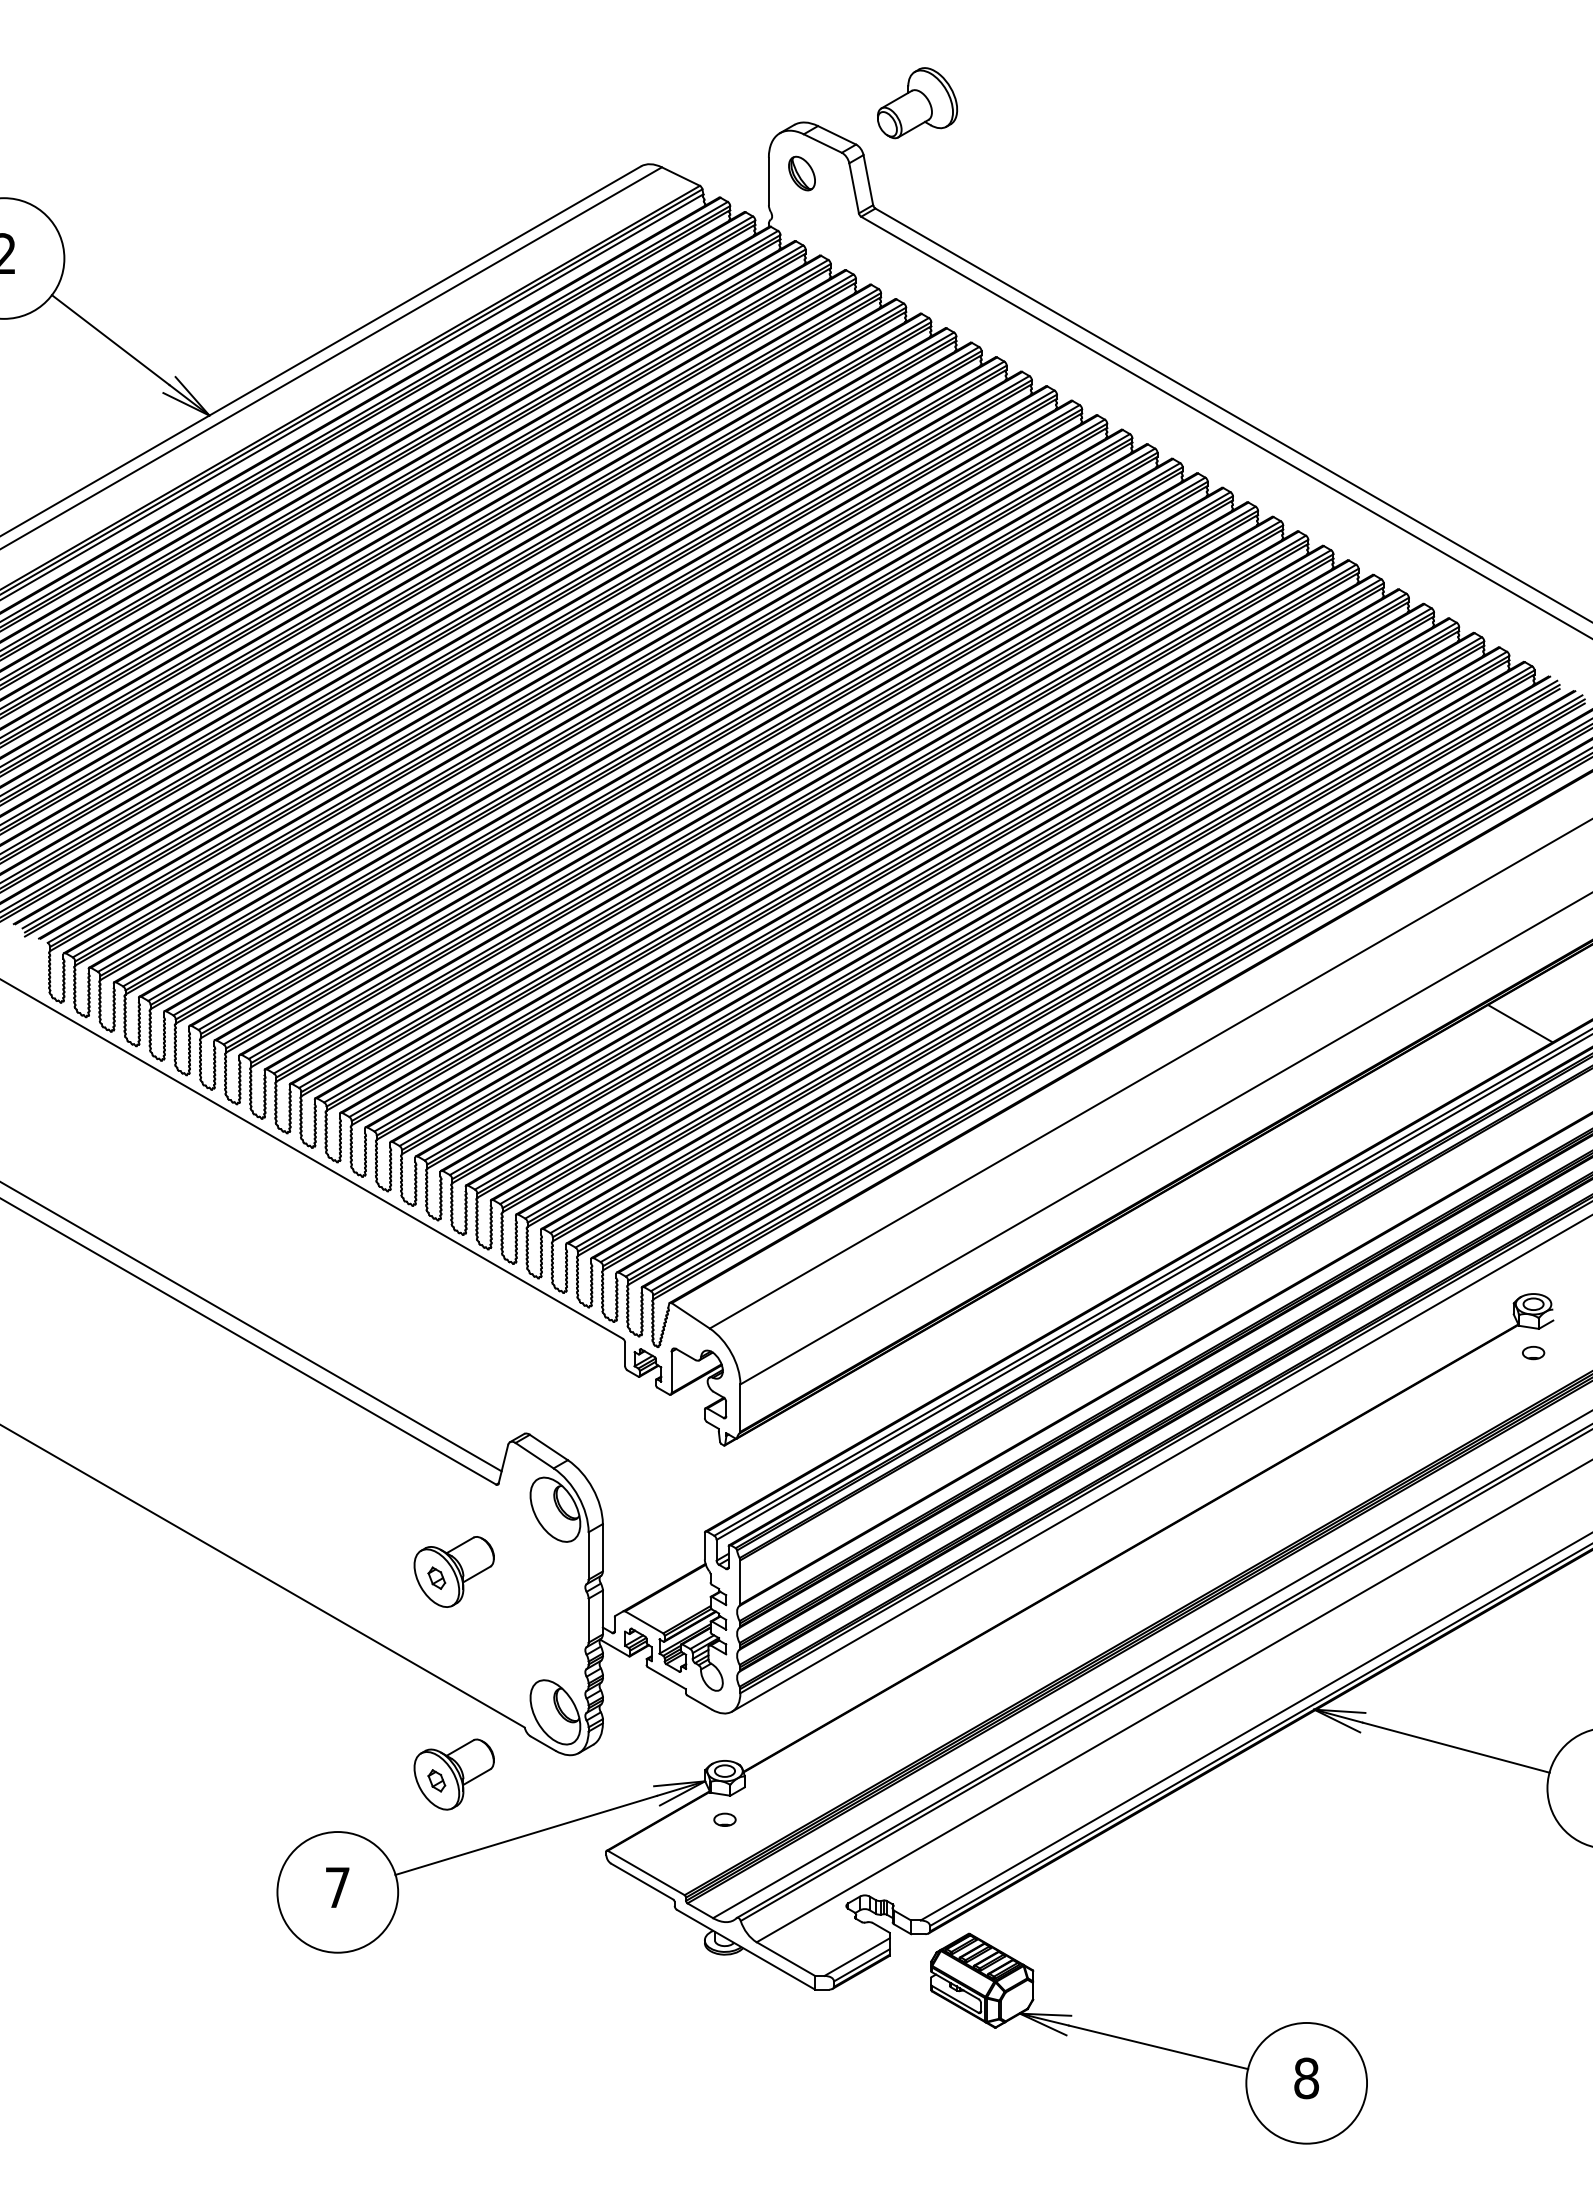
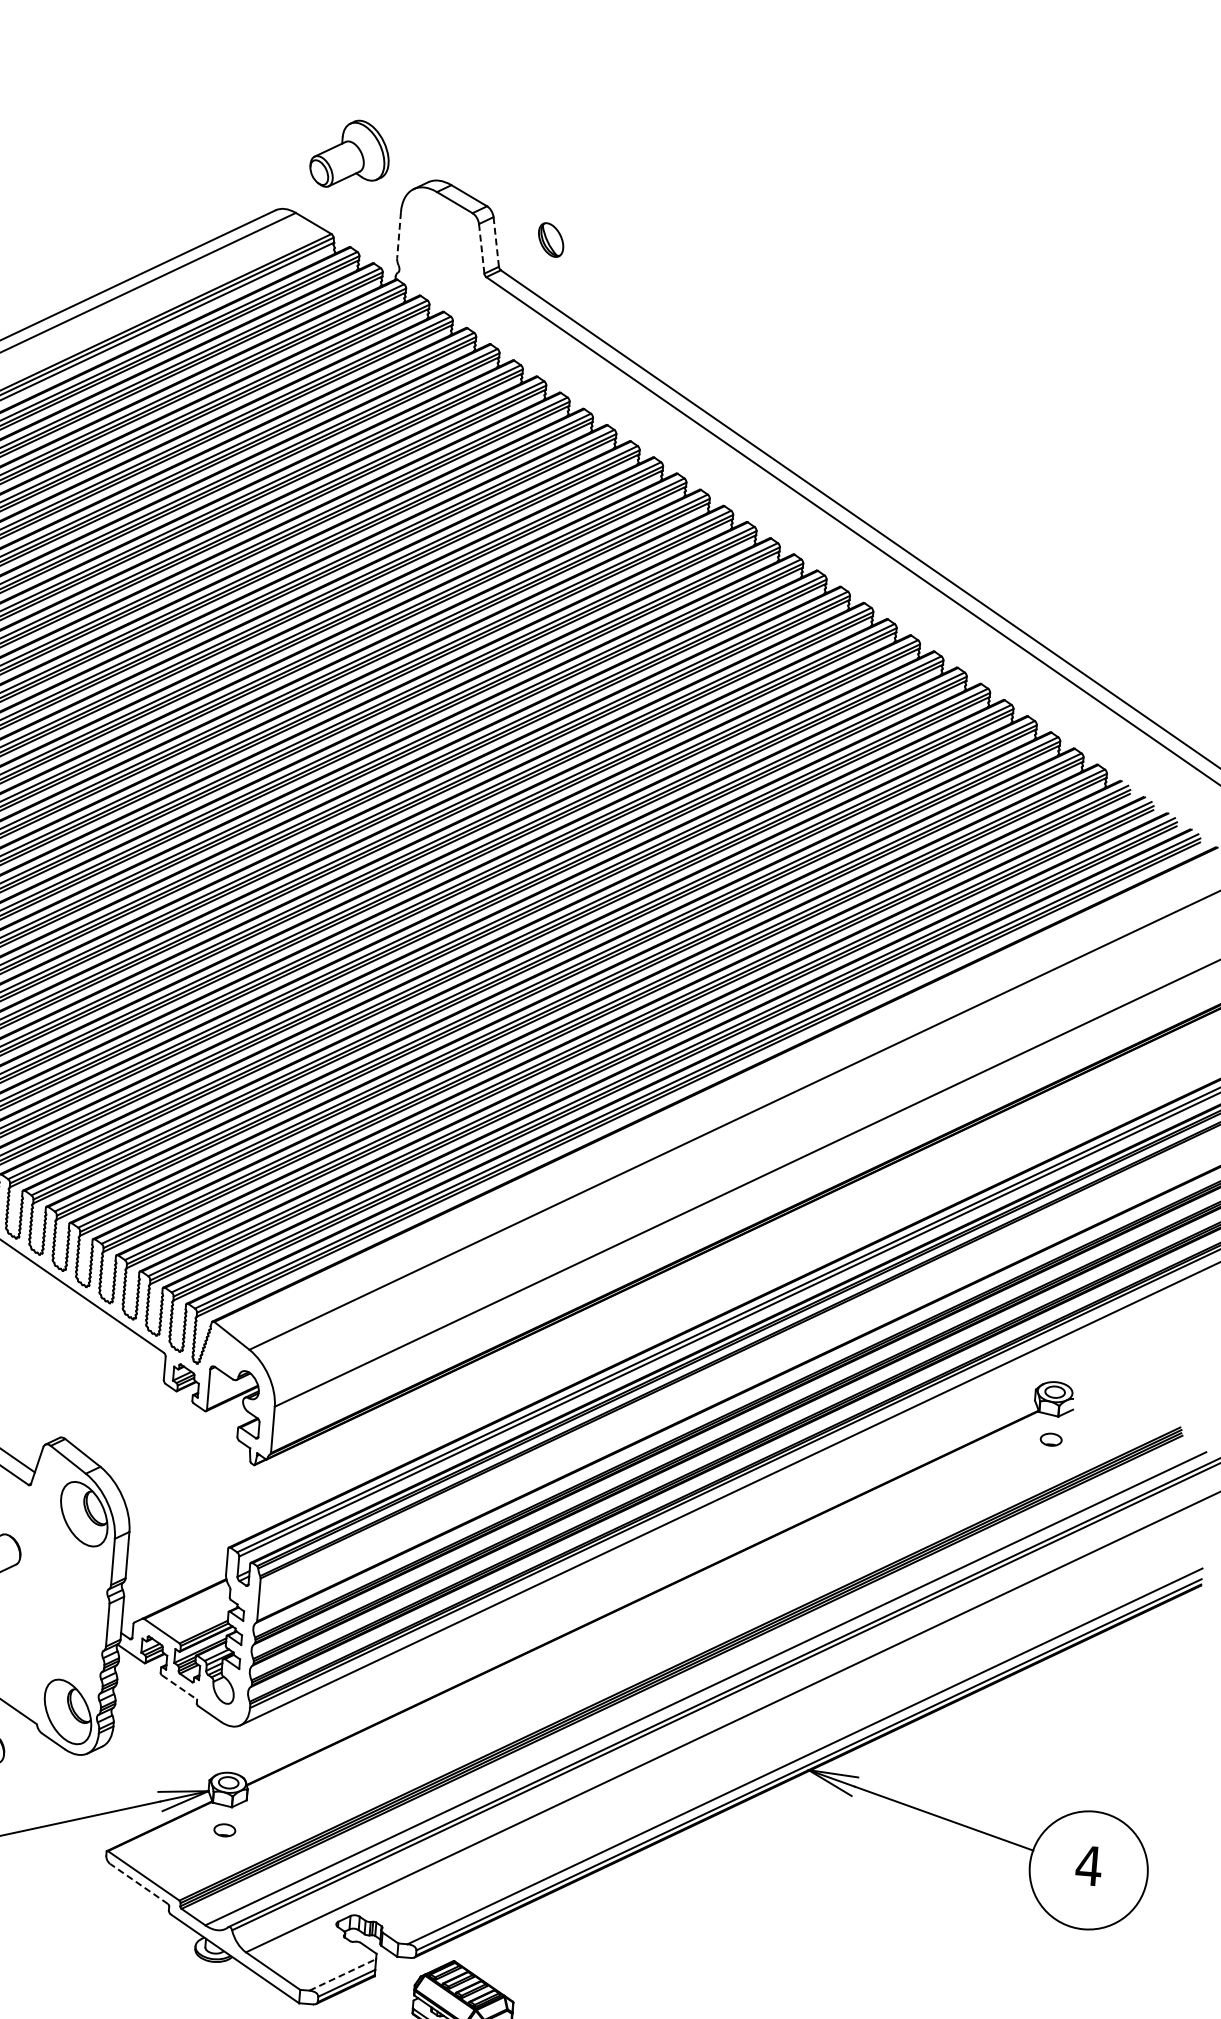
part: (917, 103) -> (350, 154), moved
part: (801, 173) -> (550, 239), moved
line: (868, 180) -> (496, 242), solid -> dashed
line: (768, 181) -> (398, 235), solid -> dashed
line: (854, 187) -> (482, 248), solid -> dashed
line: (1520, 1023) -> (1064, 1117), removed
line: (666, 1678) -> (179, 1687), solid -> dashed
line: (642, 1881) -> (139, 1883), solid -> dashed
line: (857, 1957) -> (343, 1975), solid -> dashed

